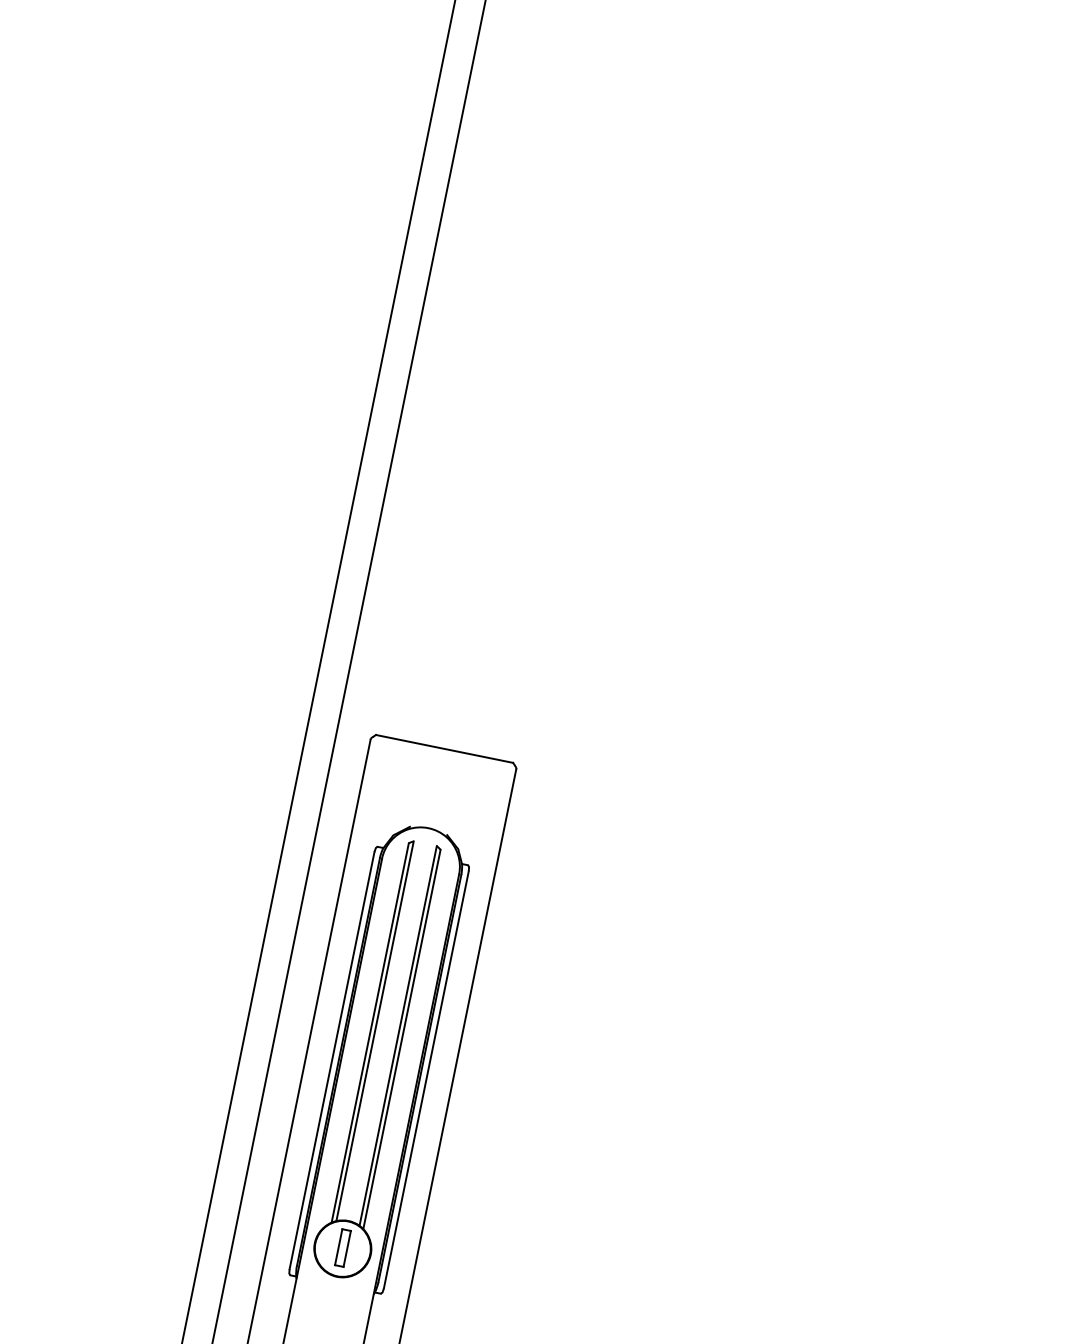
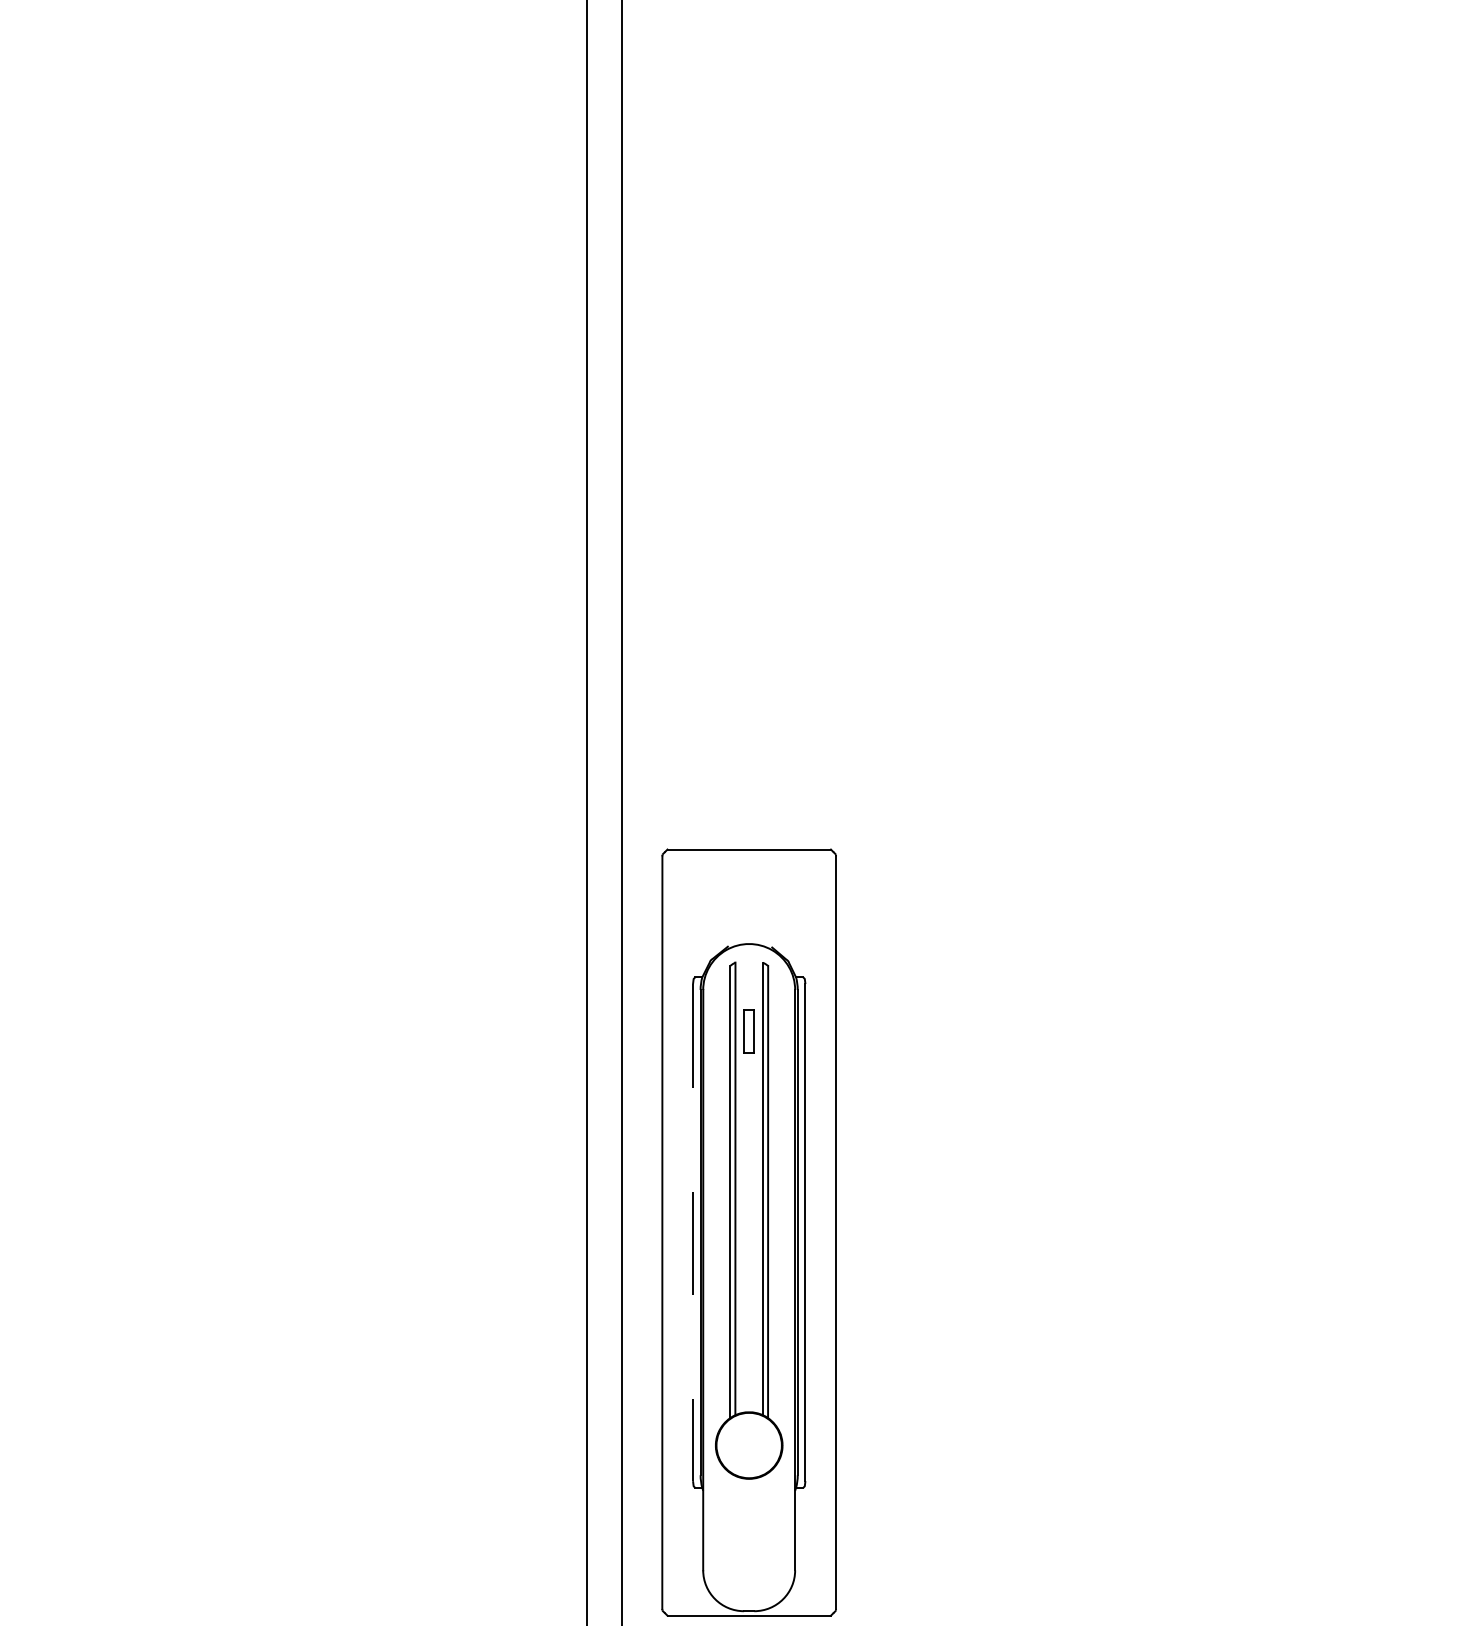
line: (332, 1060) -> (693, 1232), solid -> dashed
part: (342, 1247) -> (748, 1031), moved

